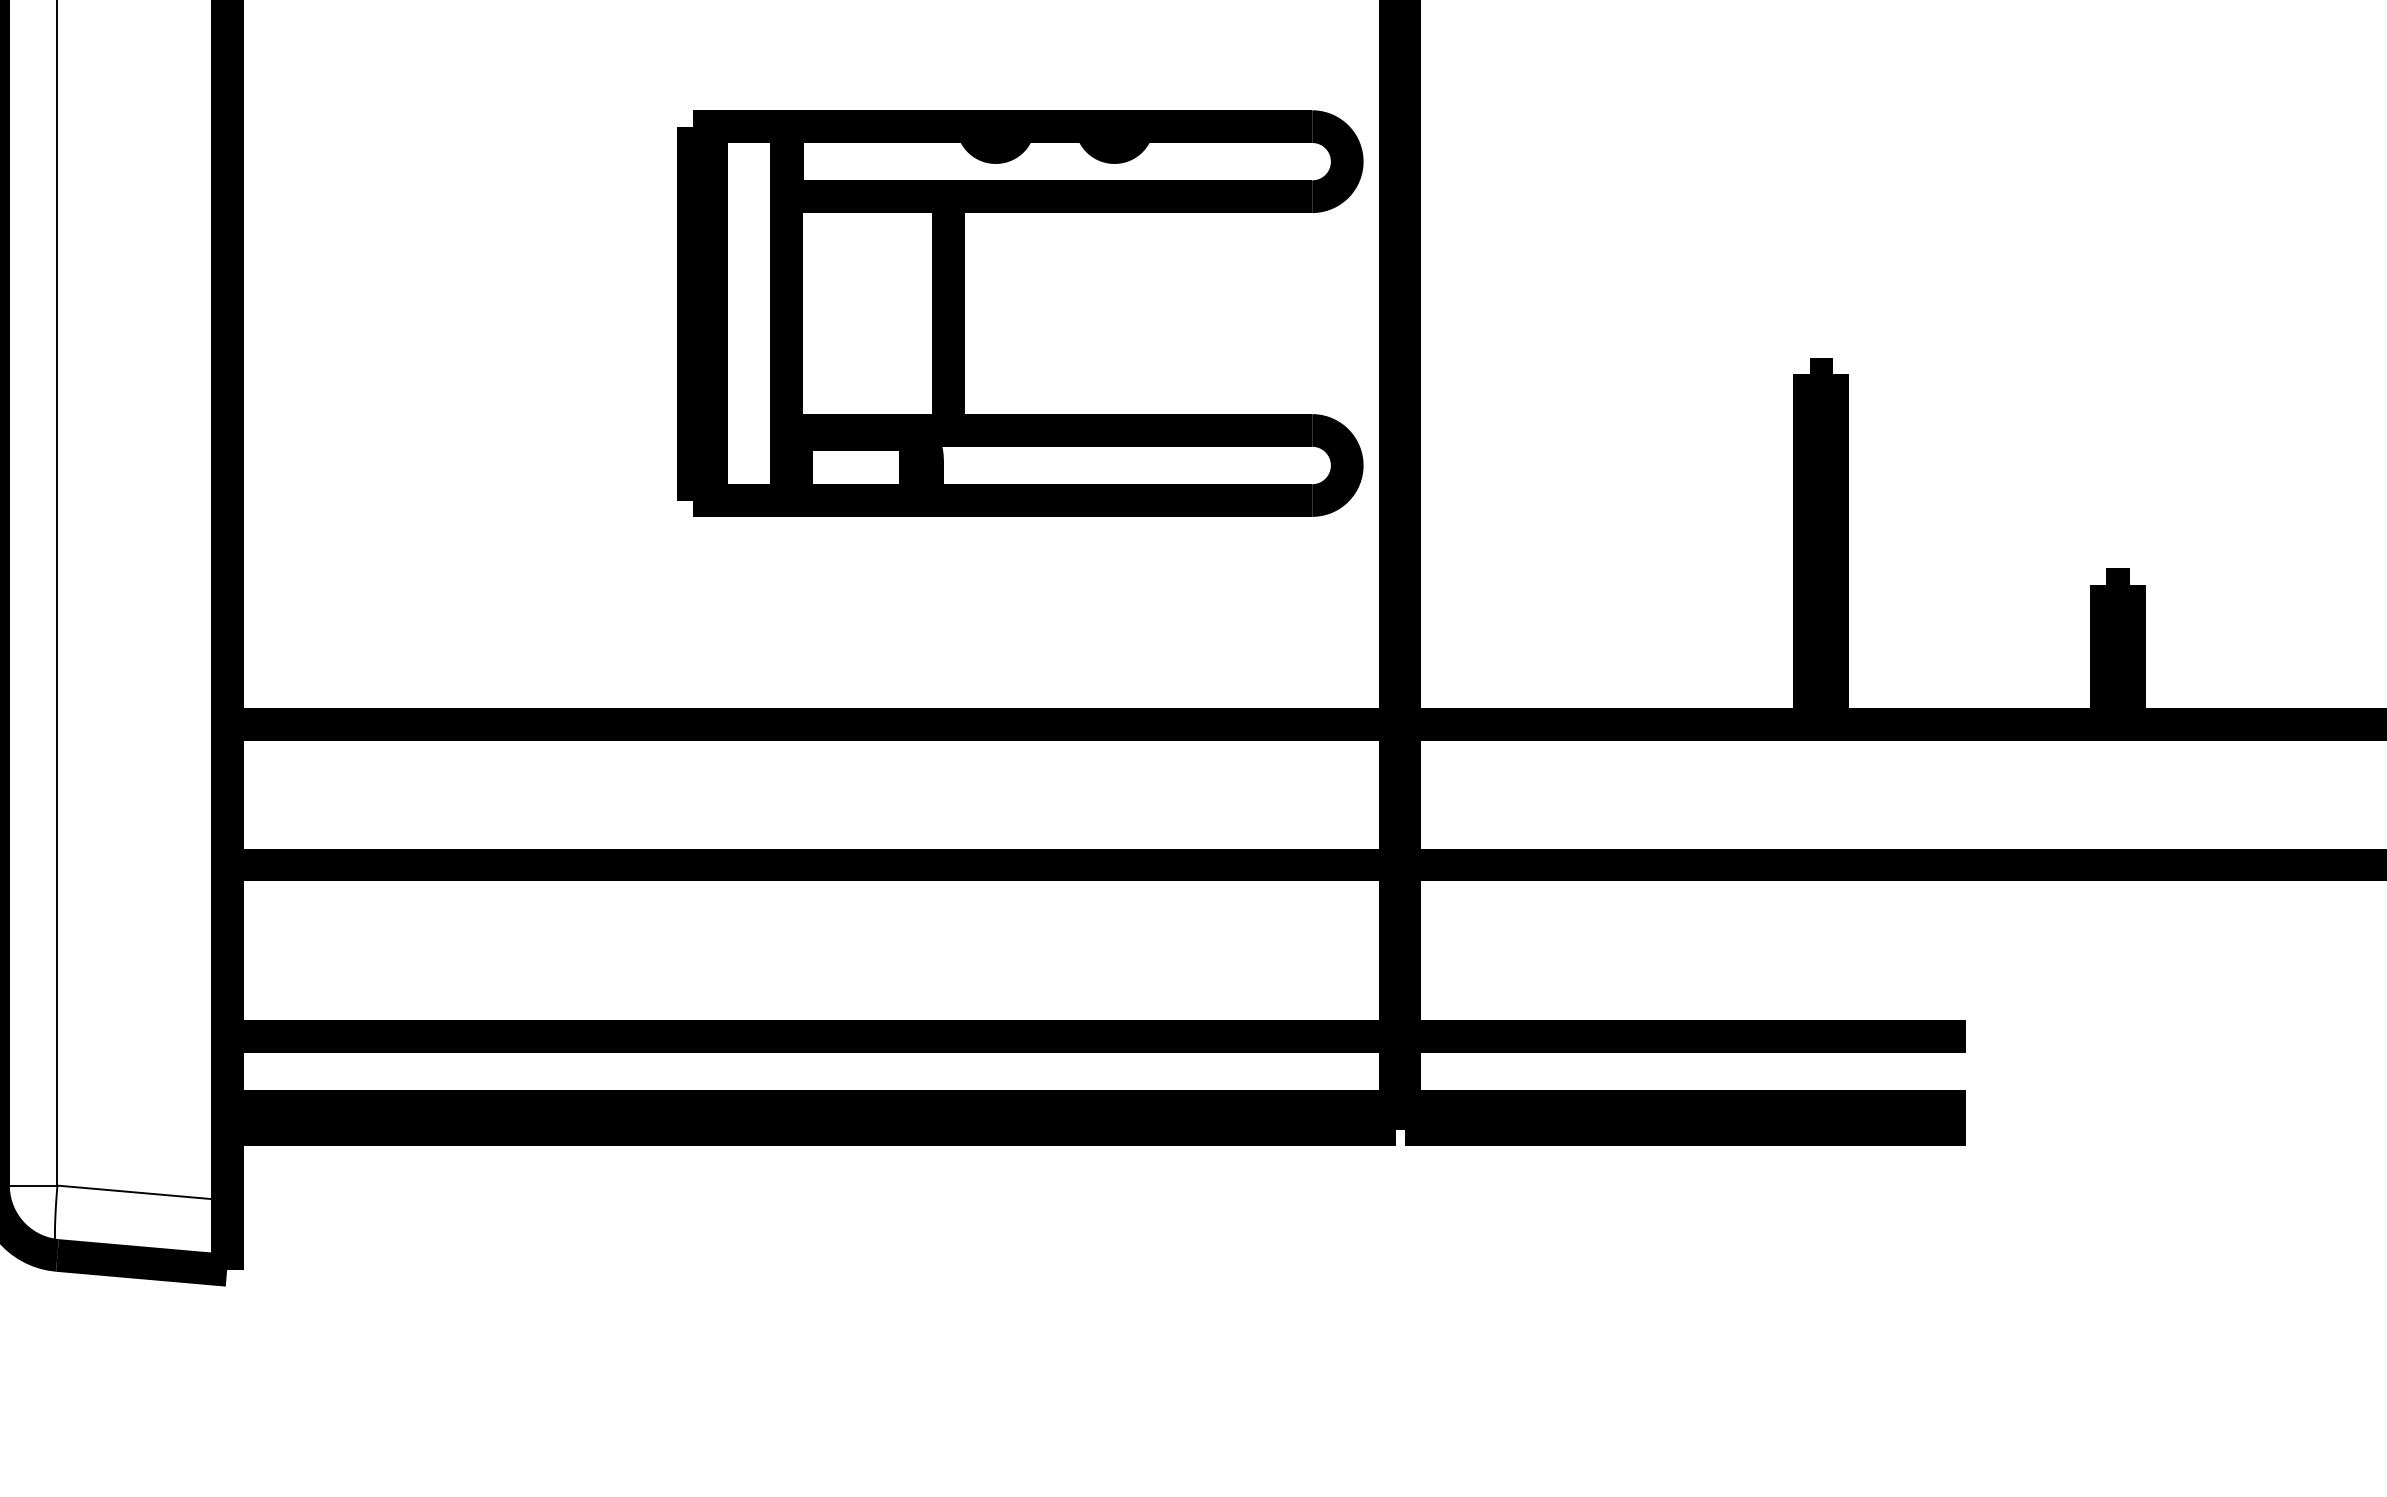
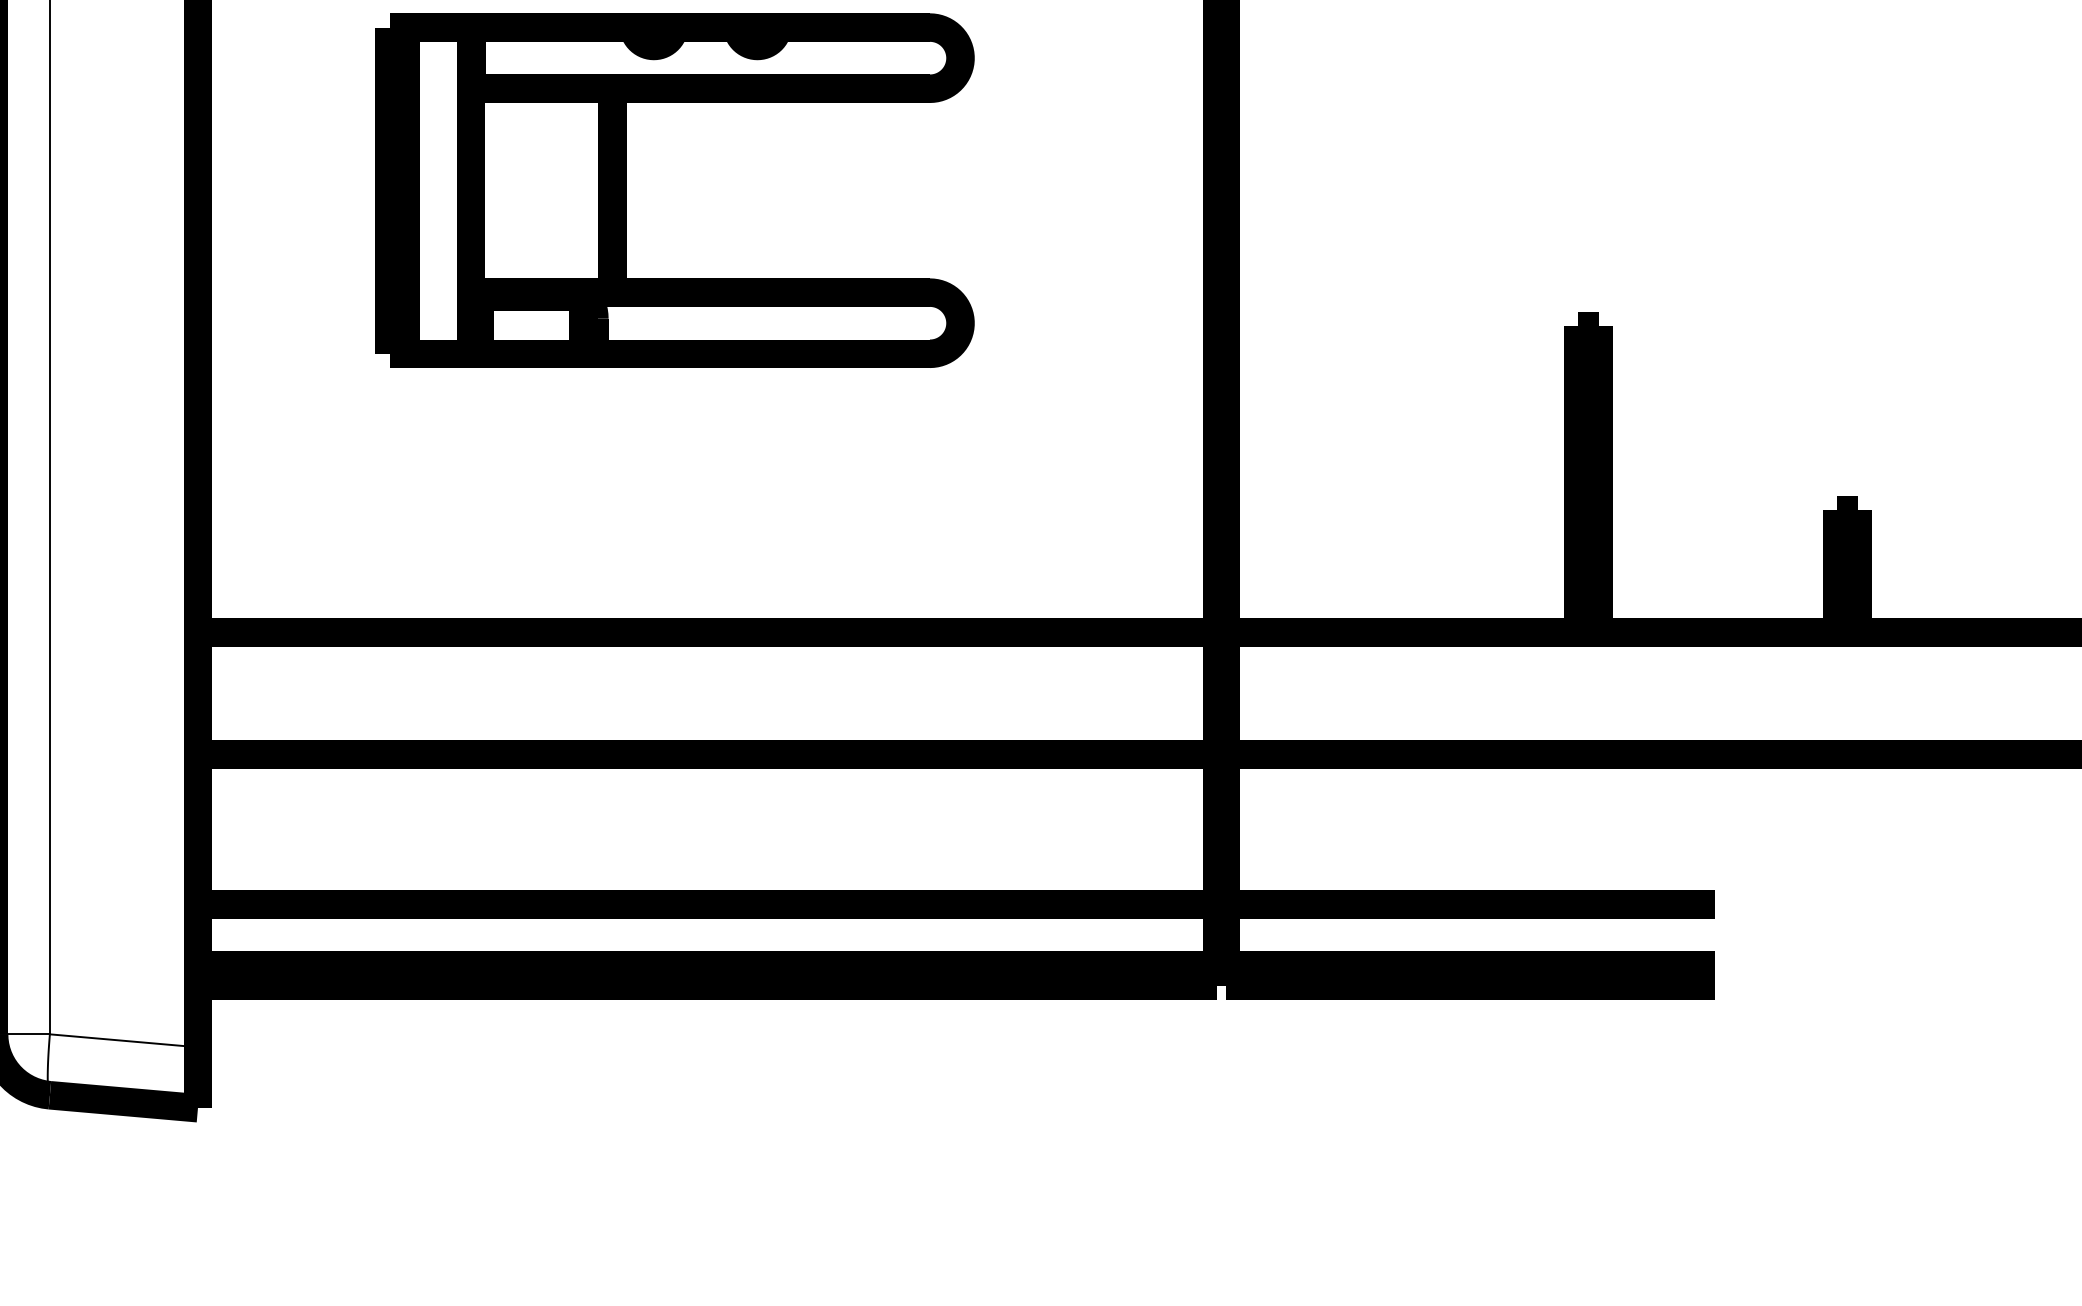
part: (964, 313) -> (626, 190), moved

